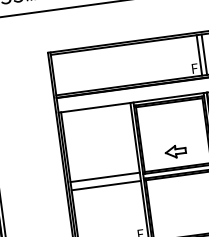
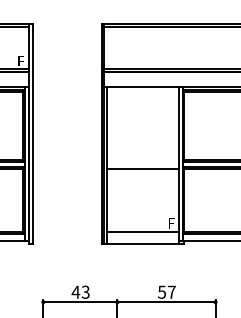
part: (175, 151) -> (218, 143), removed
line: (104, 176) -> (142, 159), removed

